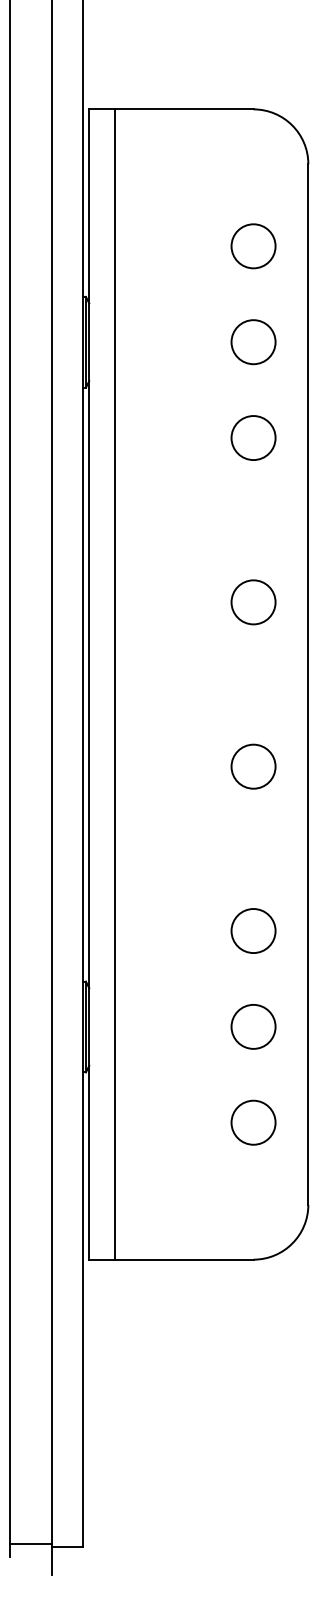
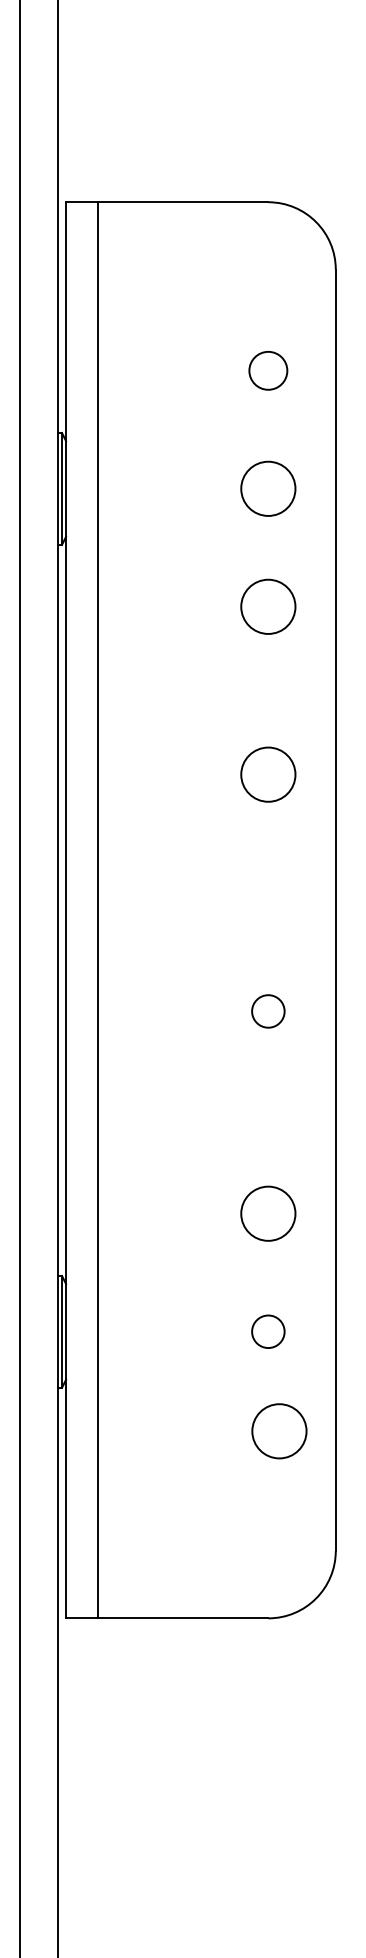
circle: (253, 246) -> (268, 371), size x0.7
circle: (253, 602) -> (268, 774), moved
circle: (253, 766) -> (268, 1011), size x0.6
circle: (253, 1026) -> (268, 1331), size x0.6
circle: (253, 1122) -> (279, 1431), moved

